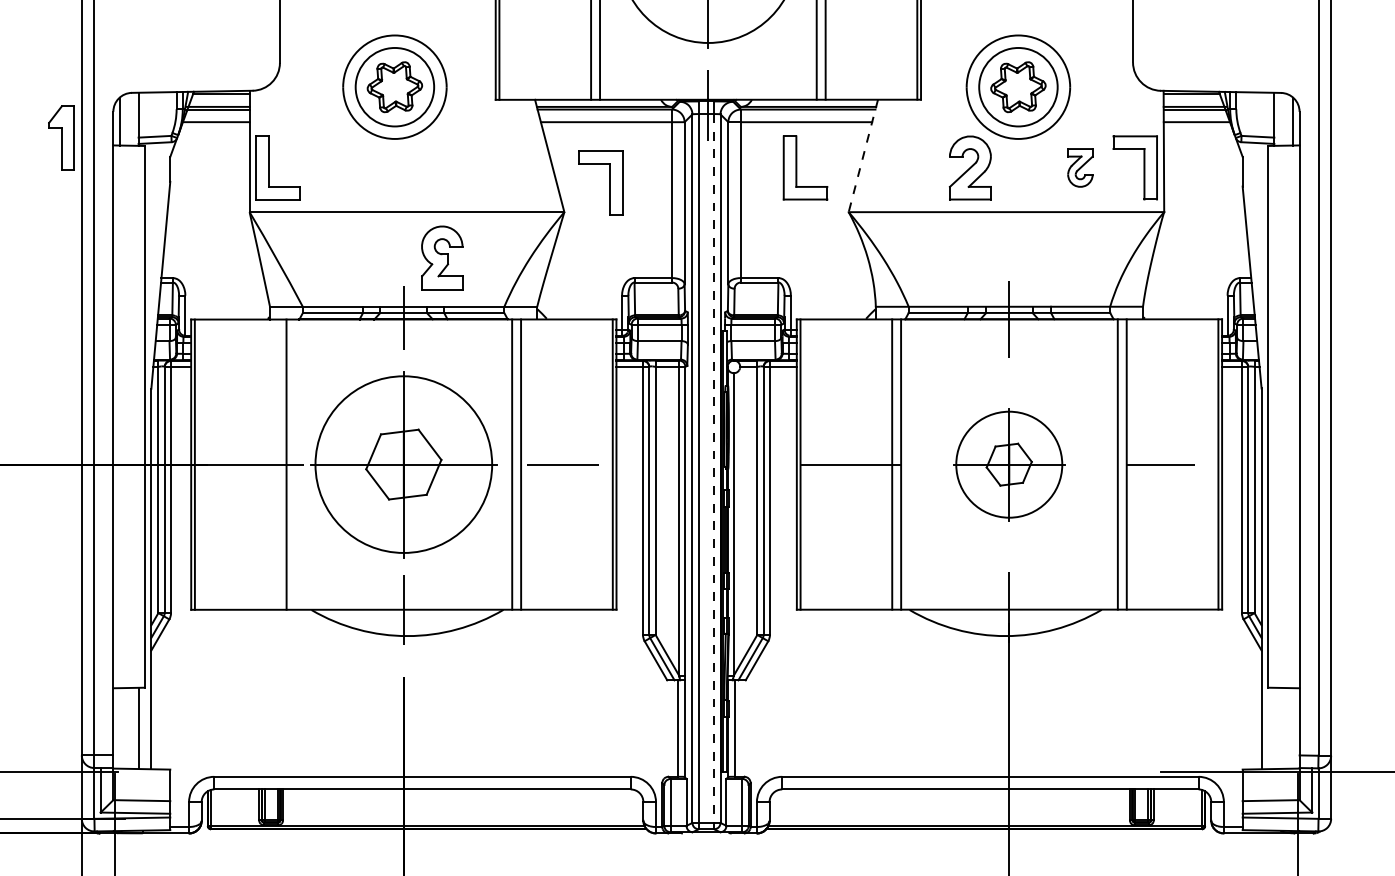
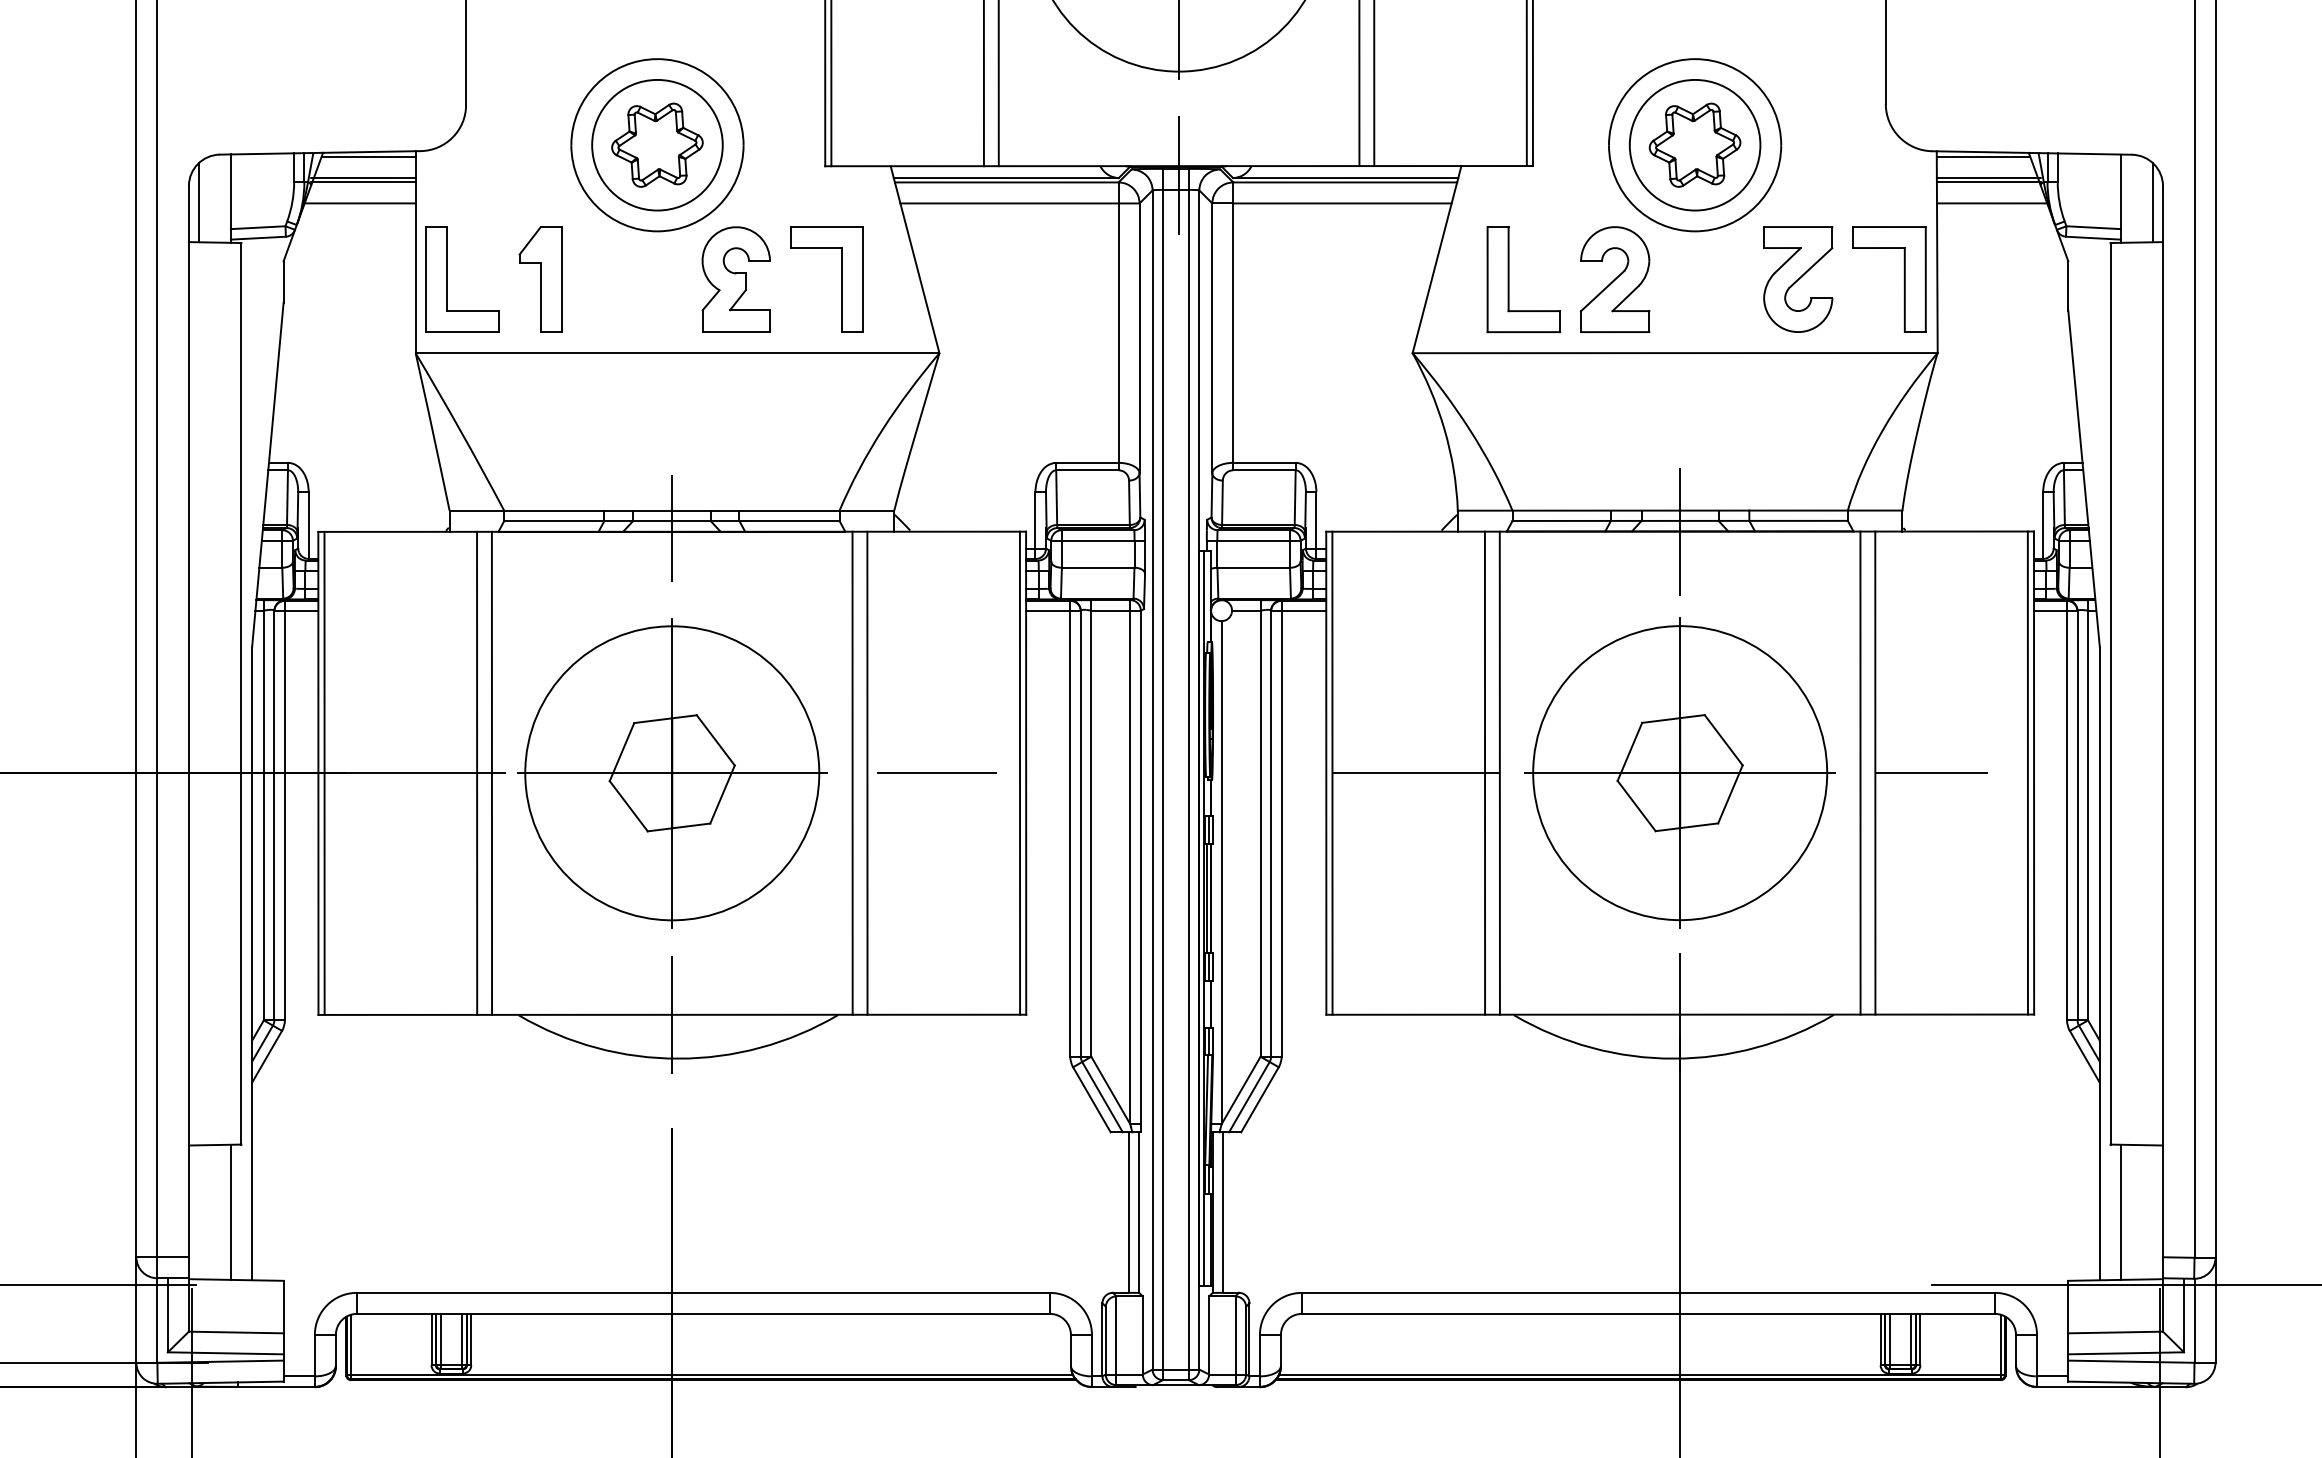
part: (61, 137) -> (540, 278), moved
line: (863, 156) -> (1437, 260), dashed -> solid
part: (797, 167) -> (1510, 278), moved
part: (1080, 167) -> (1798, 278), size x1.67
part: (609, 182) -> (841, 278), moved
part: (442, 257) -> (736, 278), moved
line: (295, 464) -> (491, 773), added
part: (1008, 464) -> (1678, 773), size x1.67
line: (714, 471) -> (1189, 784), dashed -> solid
line: (1274, 728) -> (2121, 1212), added

